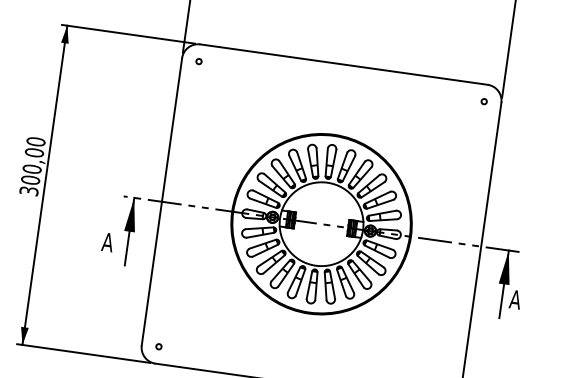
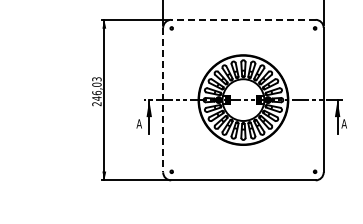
line: (342, 63) -> (242, 19), solid -> dashed
text: (31, 165) -> (96, 91), 300,00 -> 246,03
line: (162, 202) -> (163, 100), solid -> dashed

